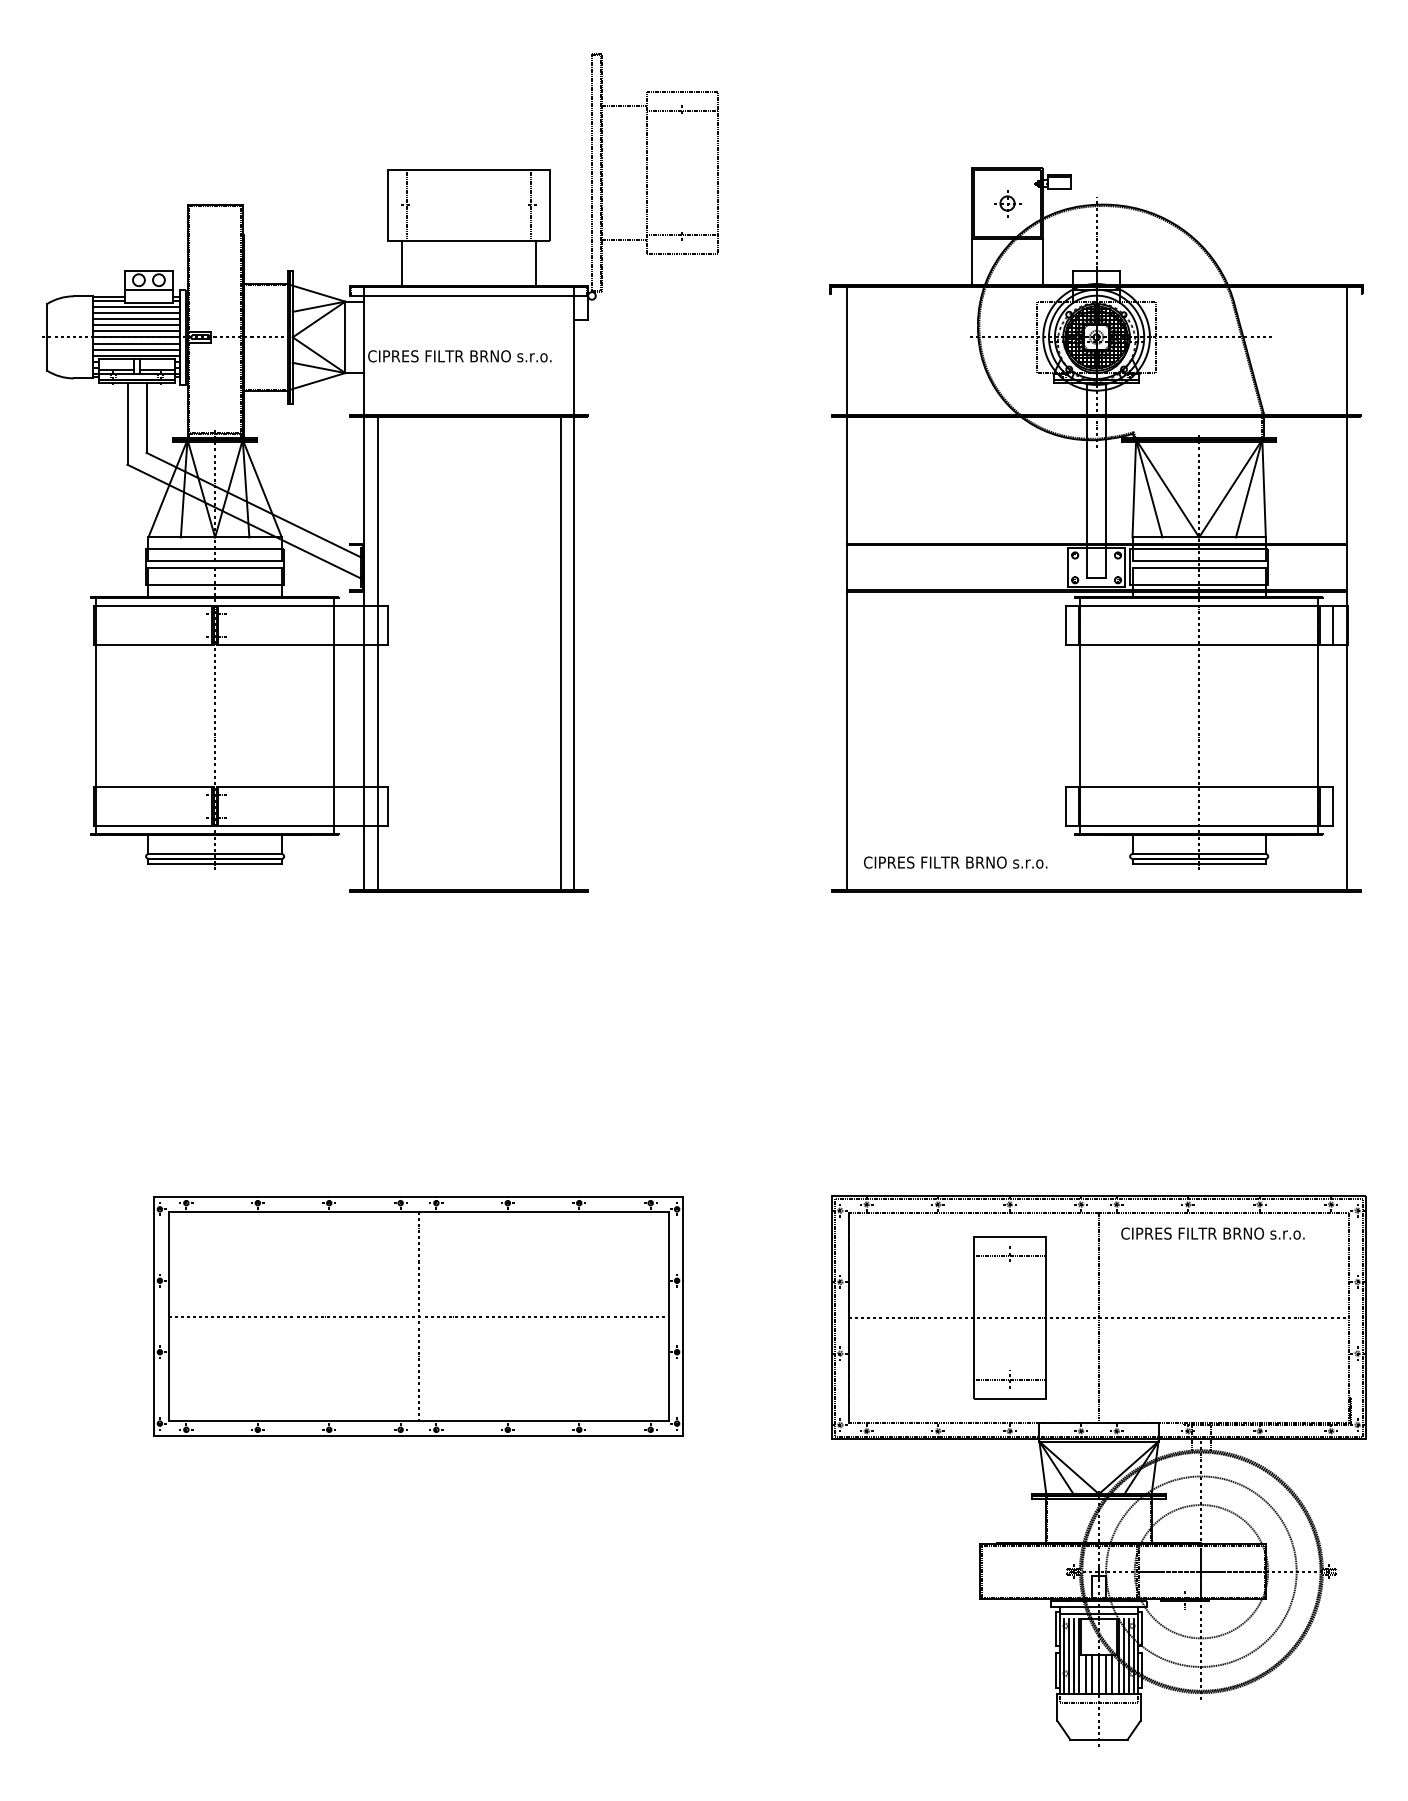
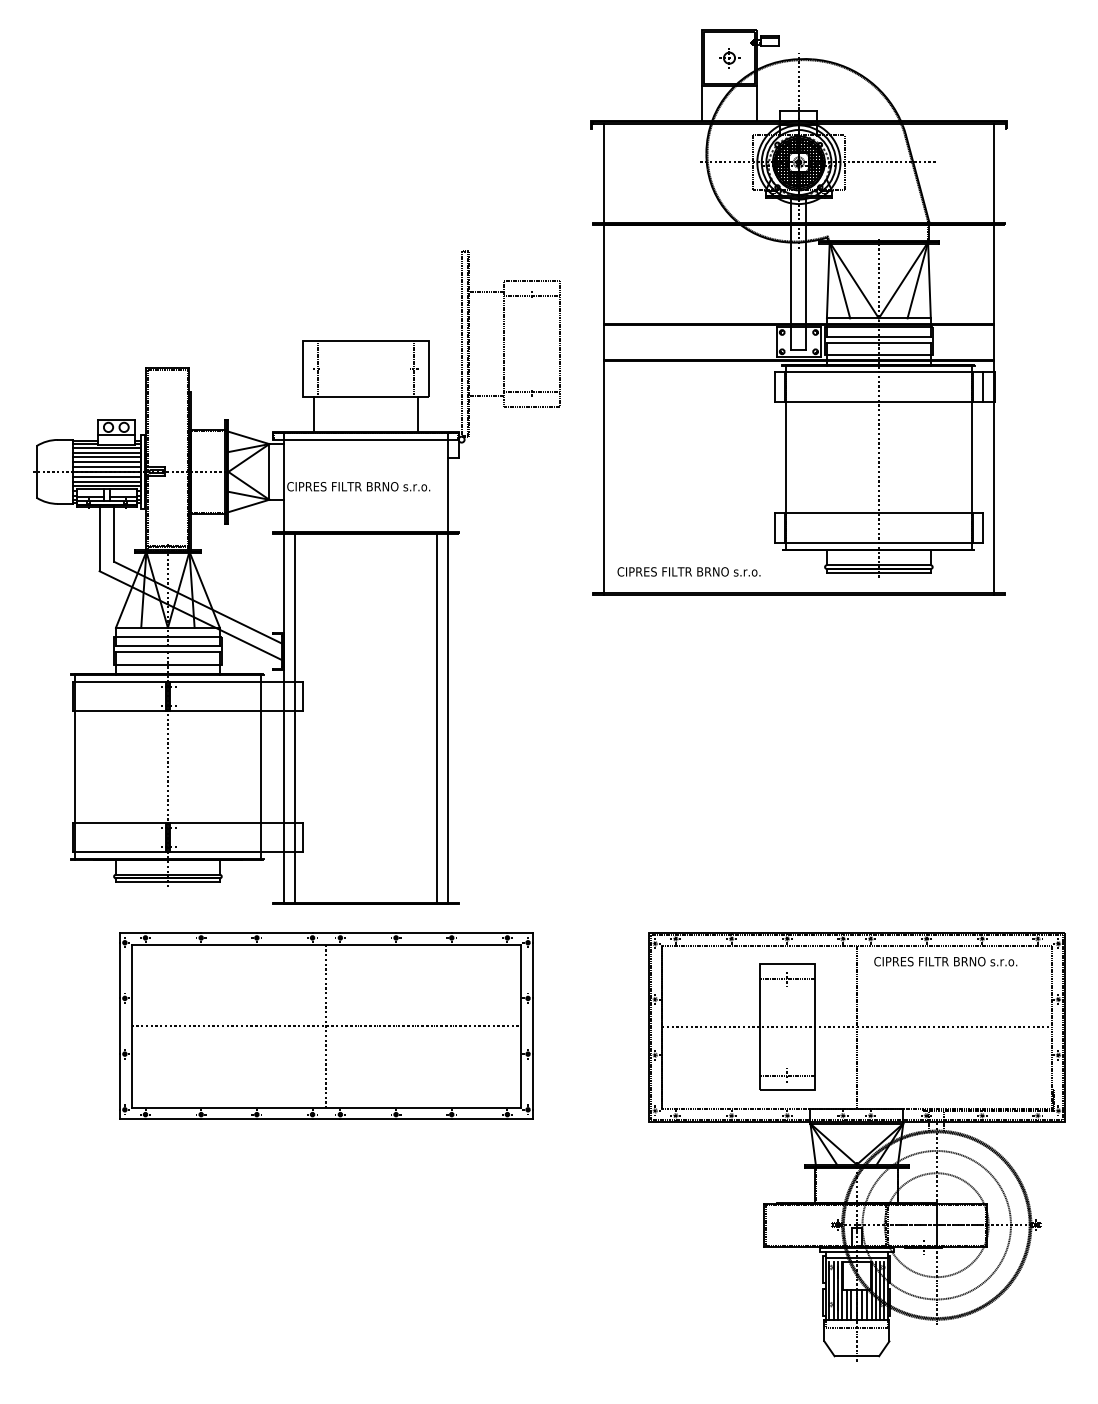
part: (380, 472) -> (296, 577), moved
part: (1096, 529) -> (798, 312), moved

